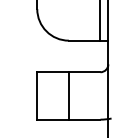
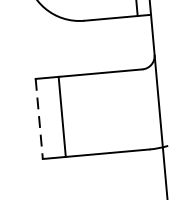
line: (37, 95) -> (39, 118), solid -> dashed
line: (68, 95) -> (61, 116), moved

